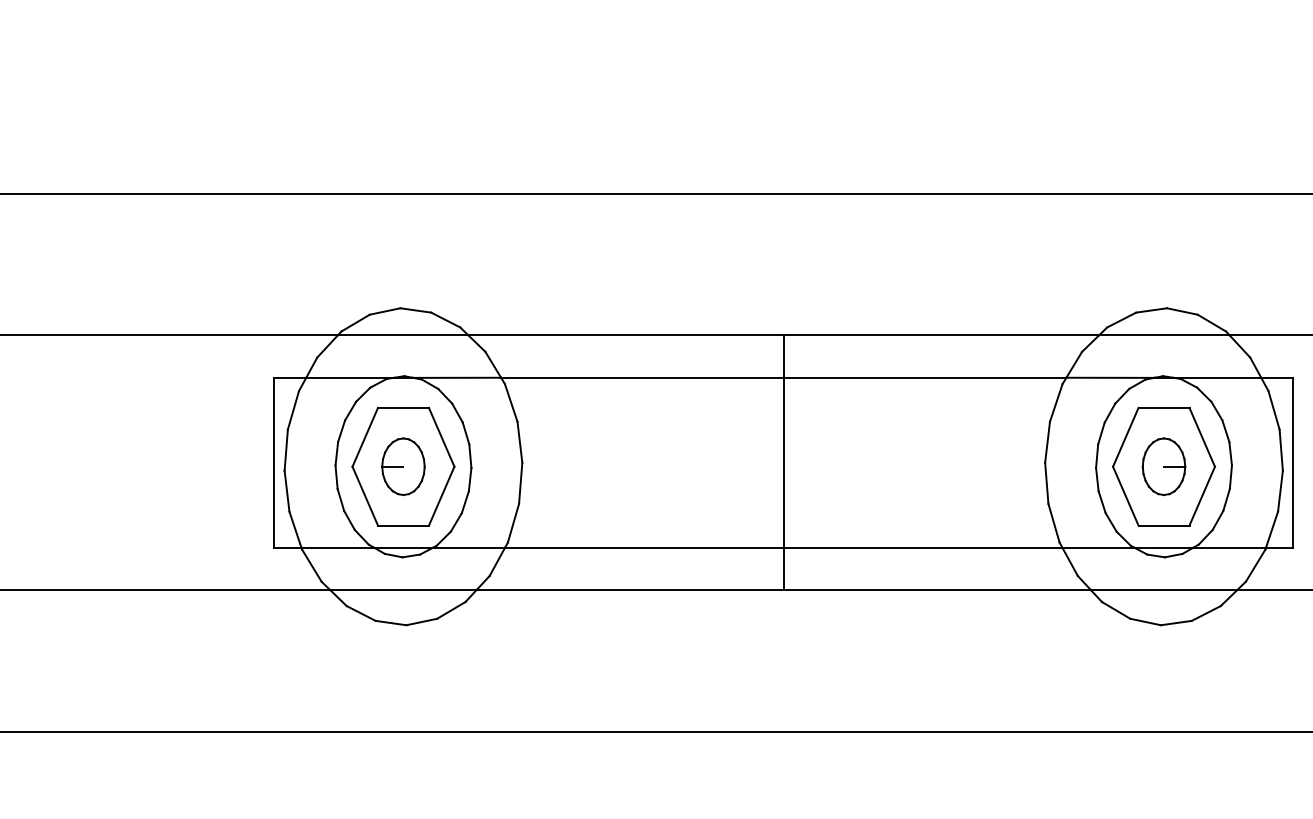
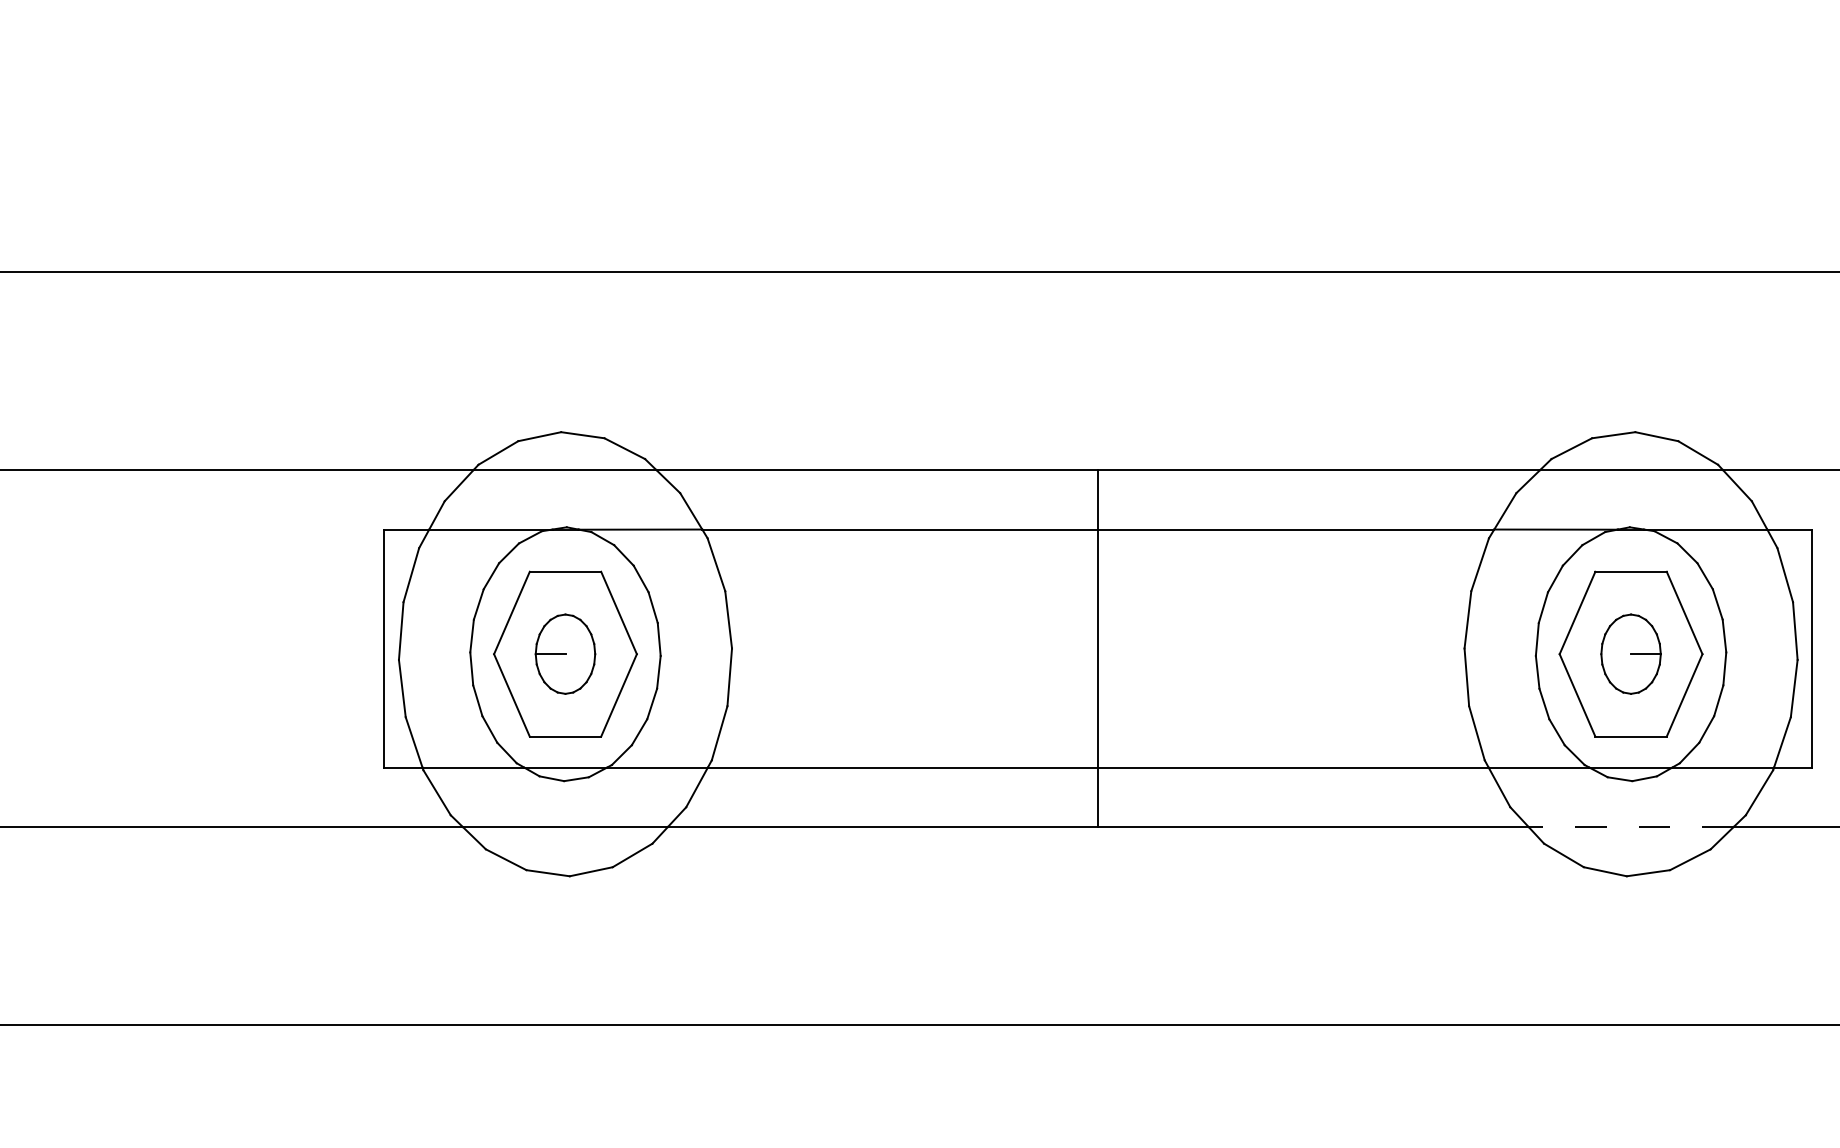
line: (1163, 590) -> (1630, 827), solid -> dashed

